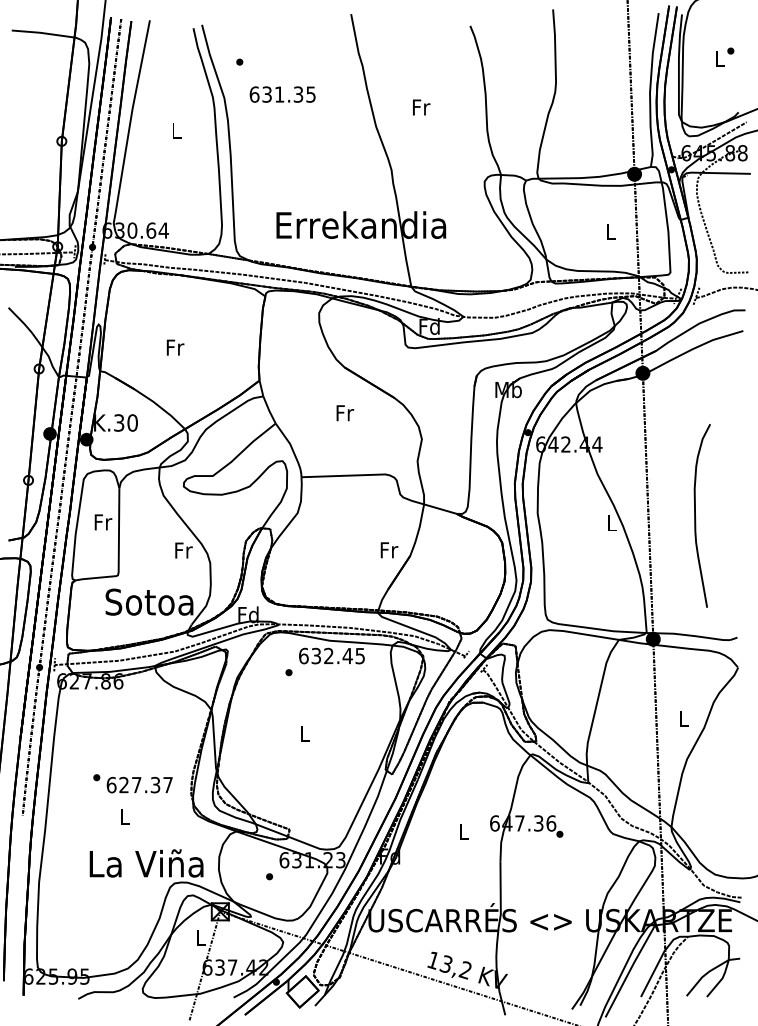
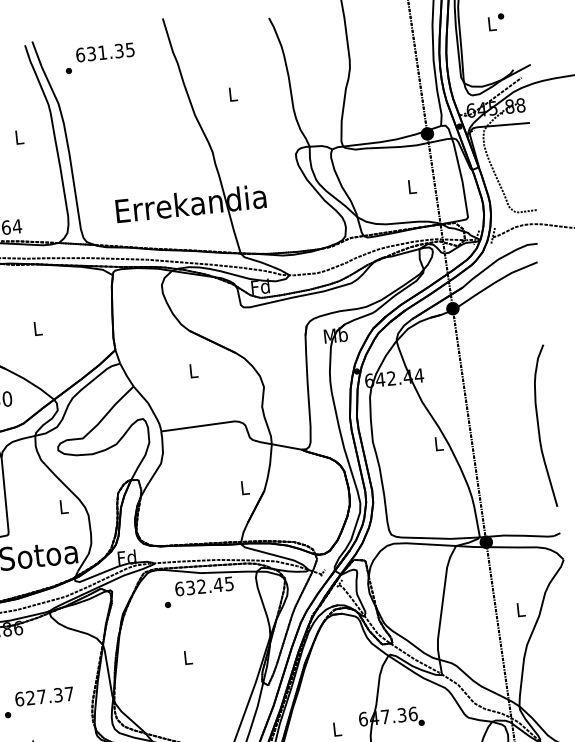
text: (282, 94) -> (105, 52), moved
text: (421, 107) -> (233, 94), Fr -> L
text: (175, 347) -> (38, 328), Fr -> L
text: (345, 413) -> (194, 371), Fr -> L
curve: (695, 515) -> (538, 426), moved
text: (183, 550) -> (63, 506), Fr -> L
text: (389, 550) -> (245, 488), Fr -> L
text: (139, 784) -> (44, 696), moved

